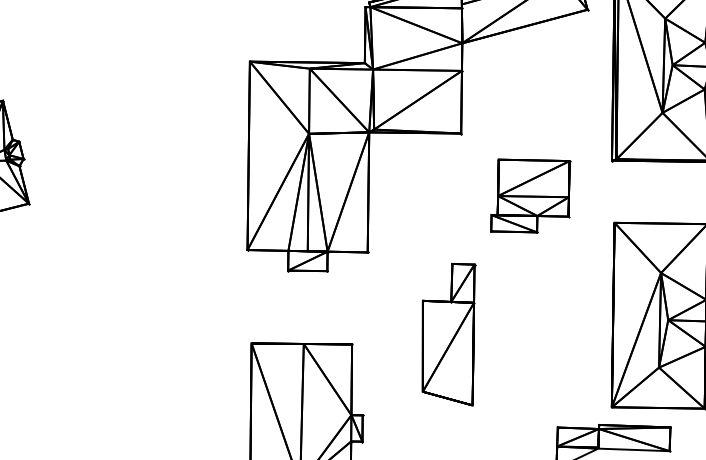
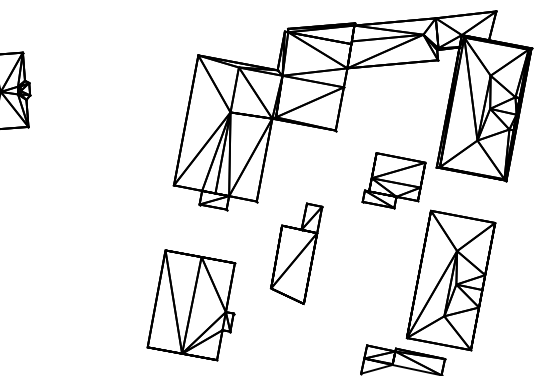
part: (529, 193) -> (393, 180), moved
part: (449, 336) -> (296, 253), moved

